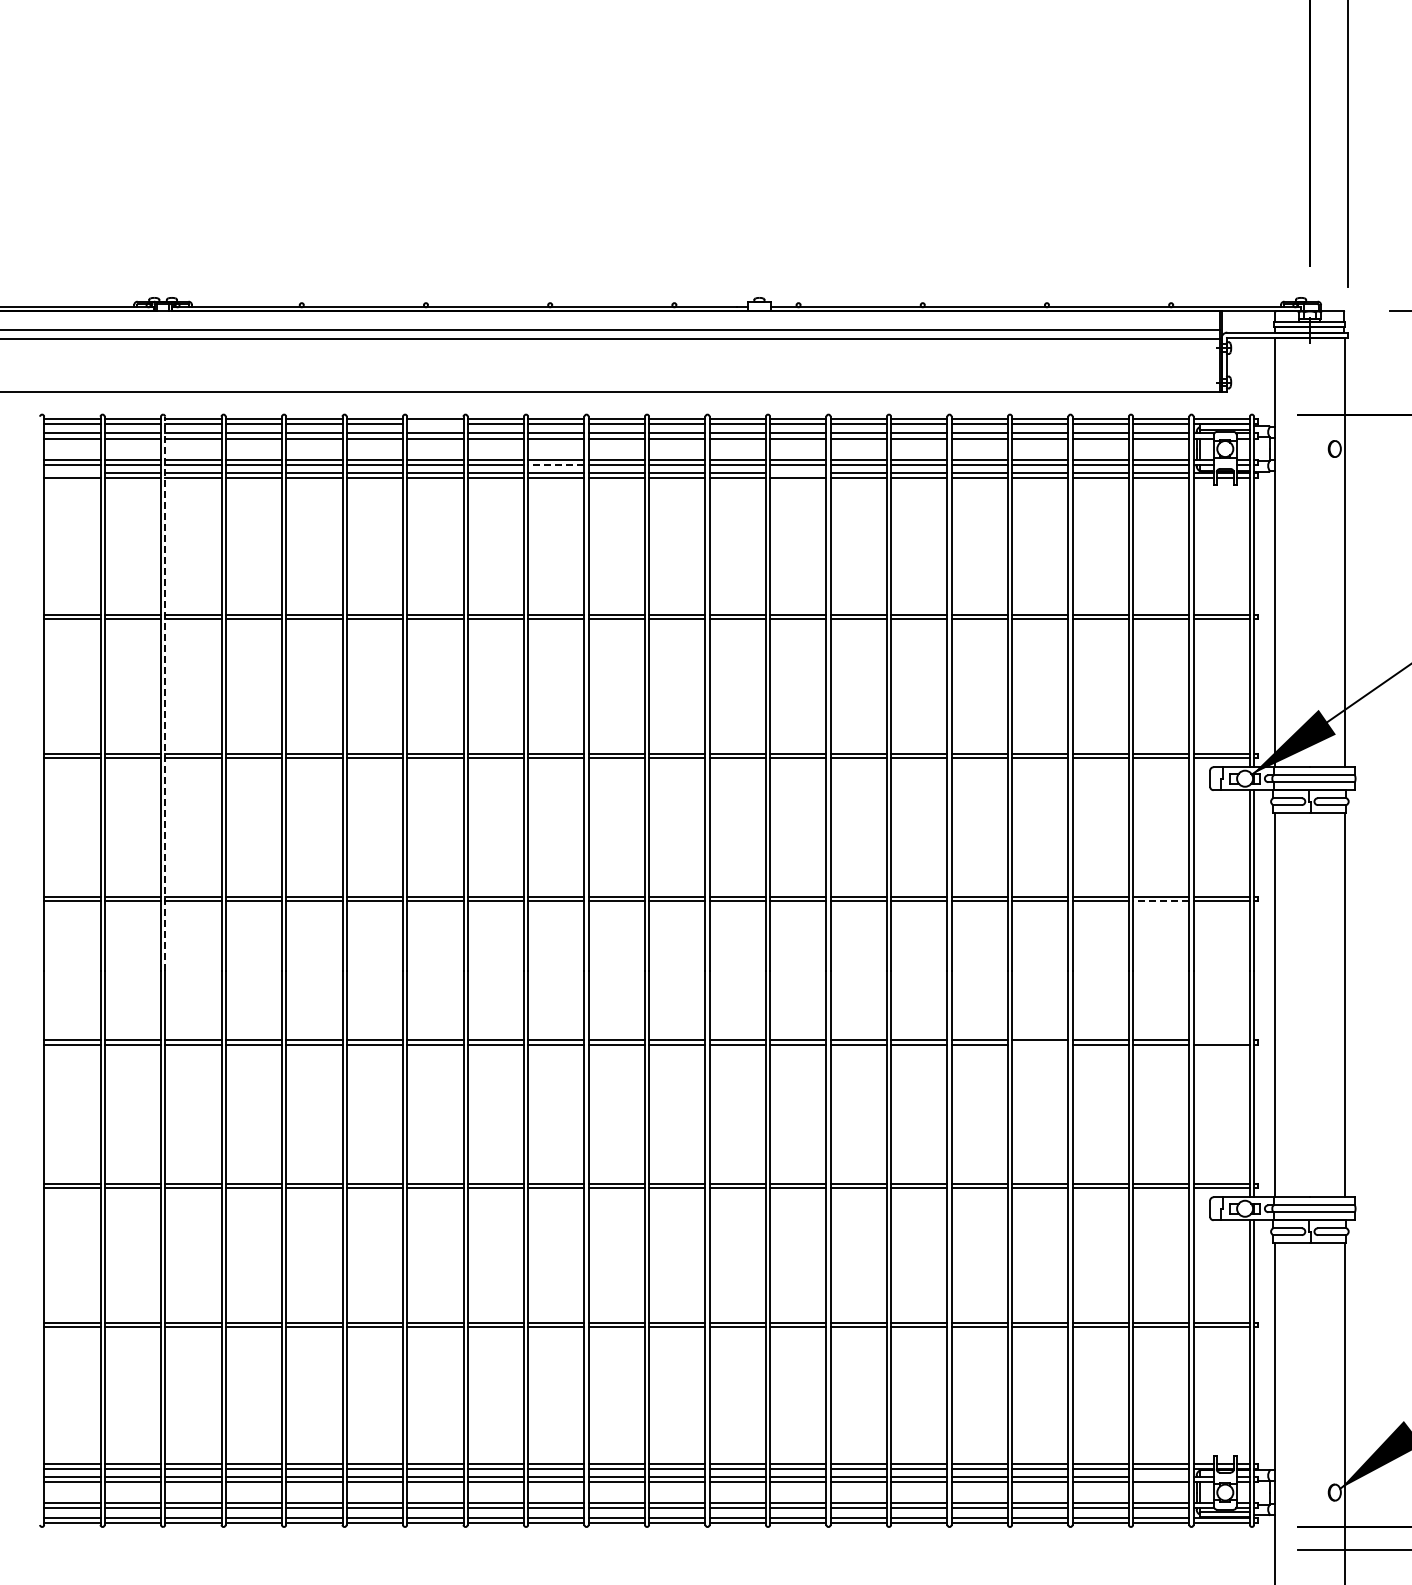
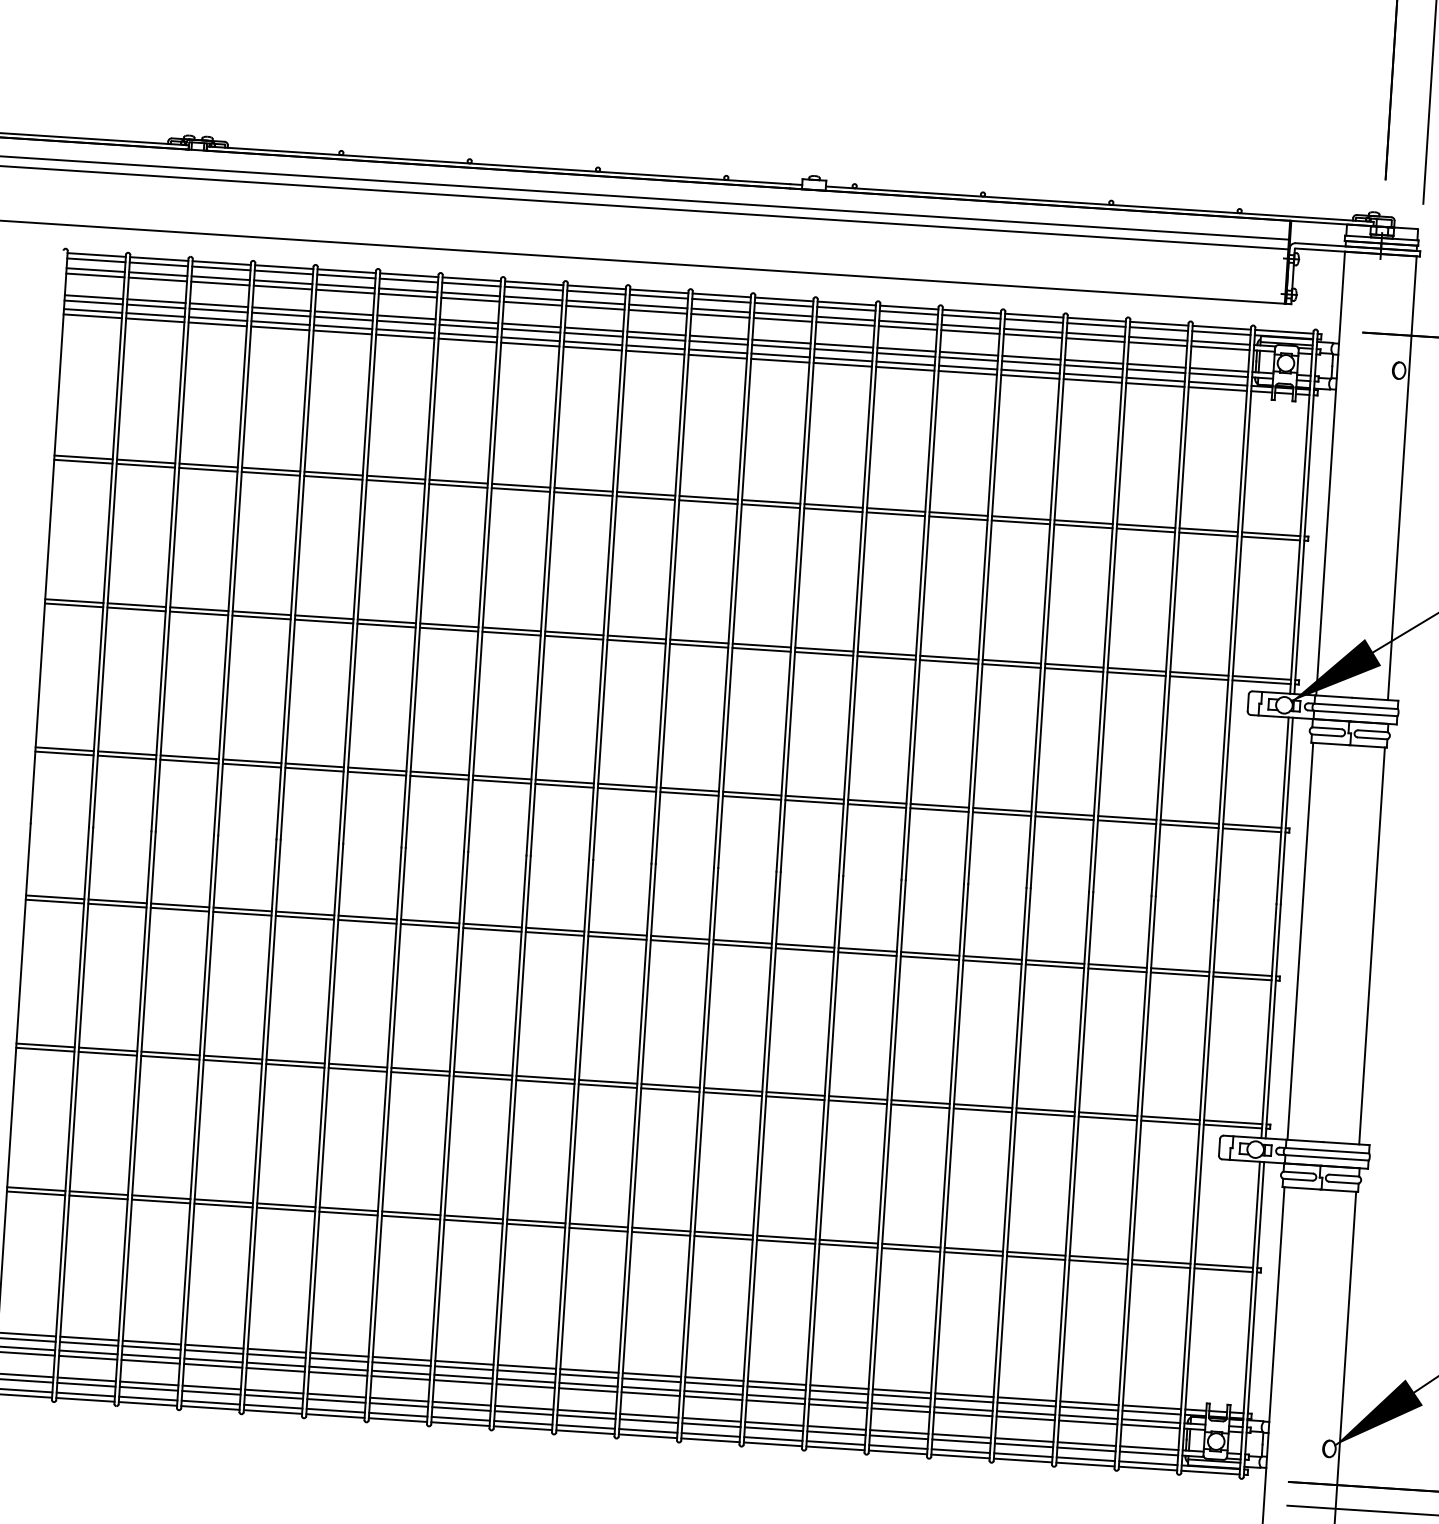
line: (435, 423) -> (471, 284), added
line: (555, 464) -> (592, 334), dashed -> solid
line: (72, 472) -> (93, 310), added
line: (798, 472) -> (843, 359), added
line: (165, 693) -> (174, 545), dashed -> solid
line: (1160, 901) -> (1188, 826), dashed -> solid
line: (1221, 1040) -> (1242, 974), added
line: (1040, 1044) -> (1055, 966), added
line: (1161, 1476) -> (1151, 1420), added

